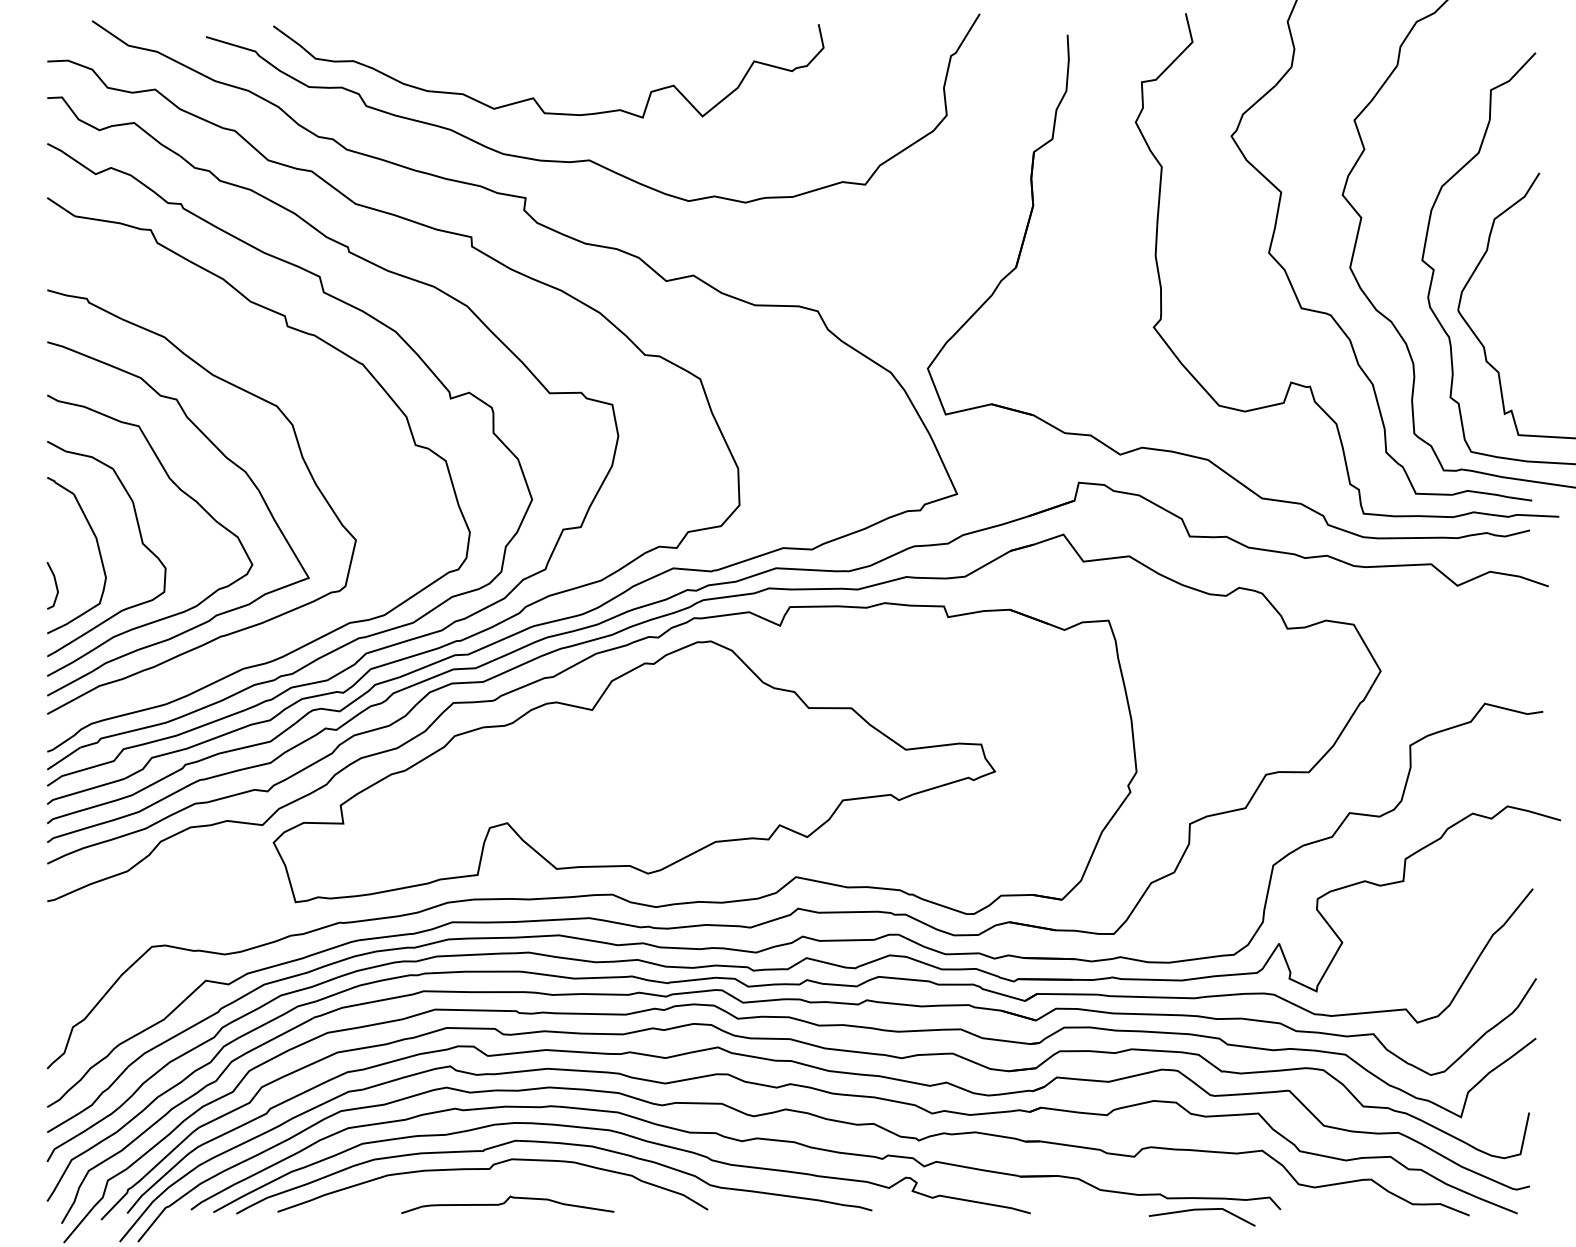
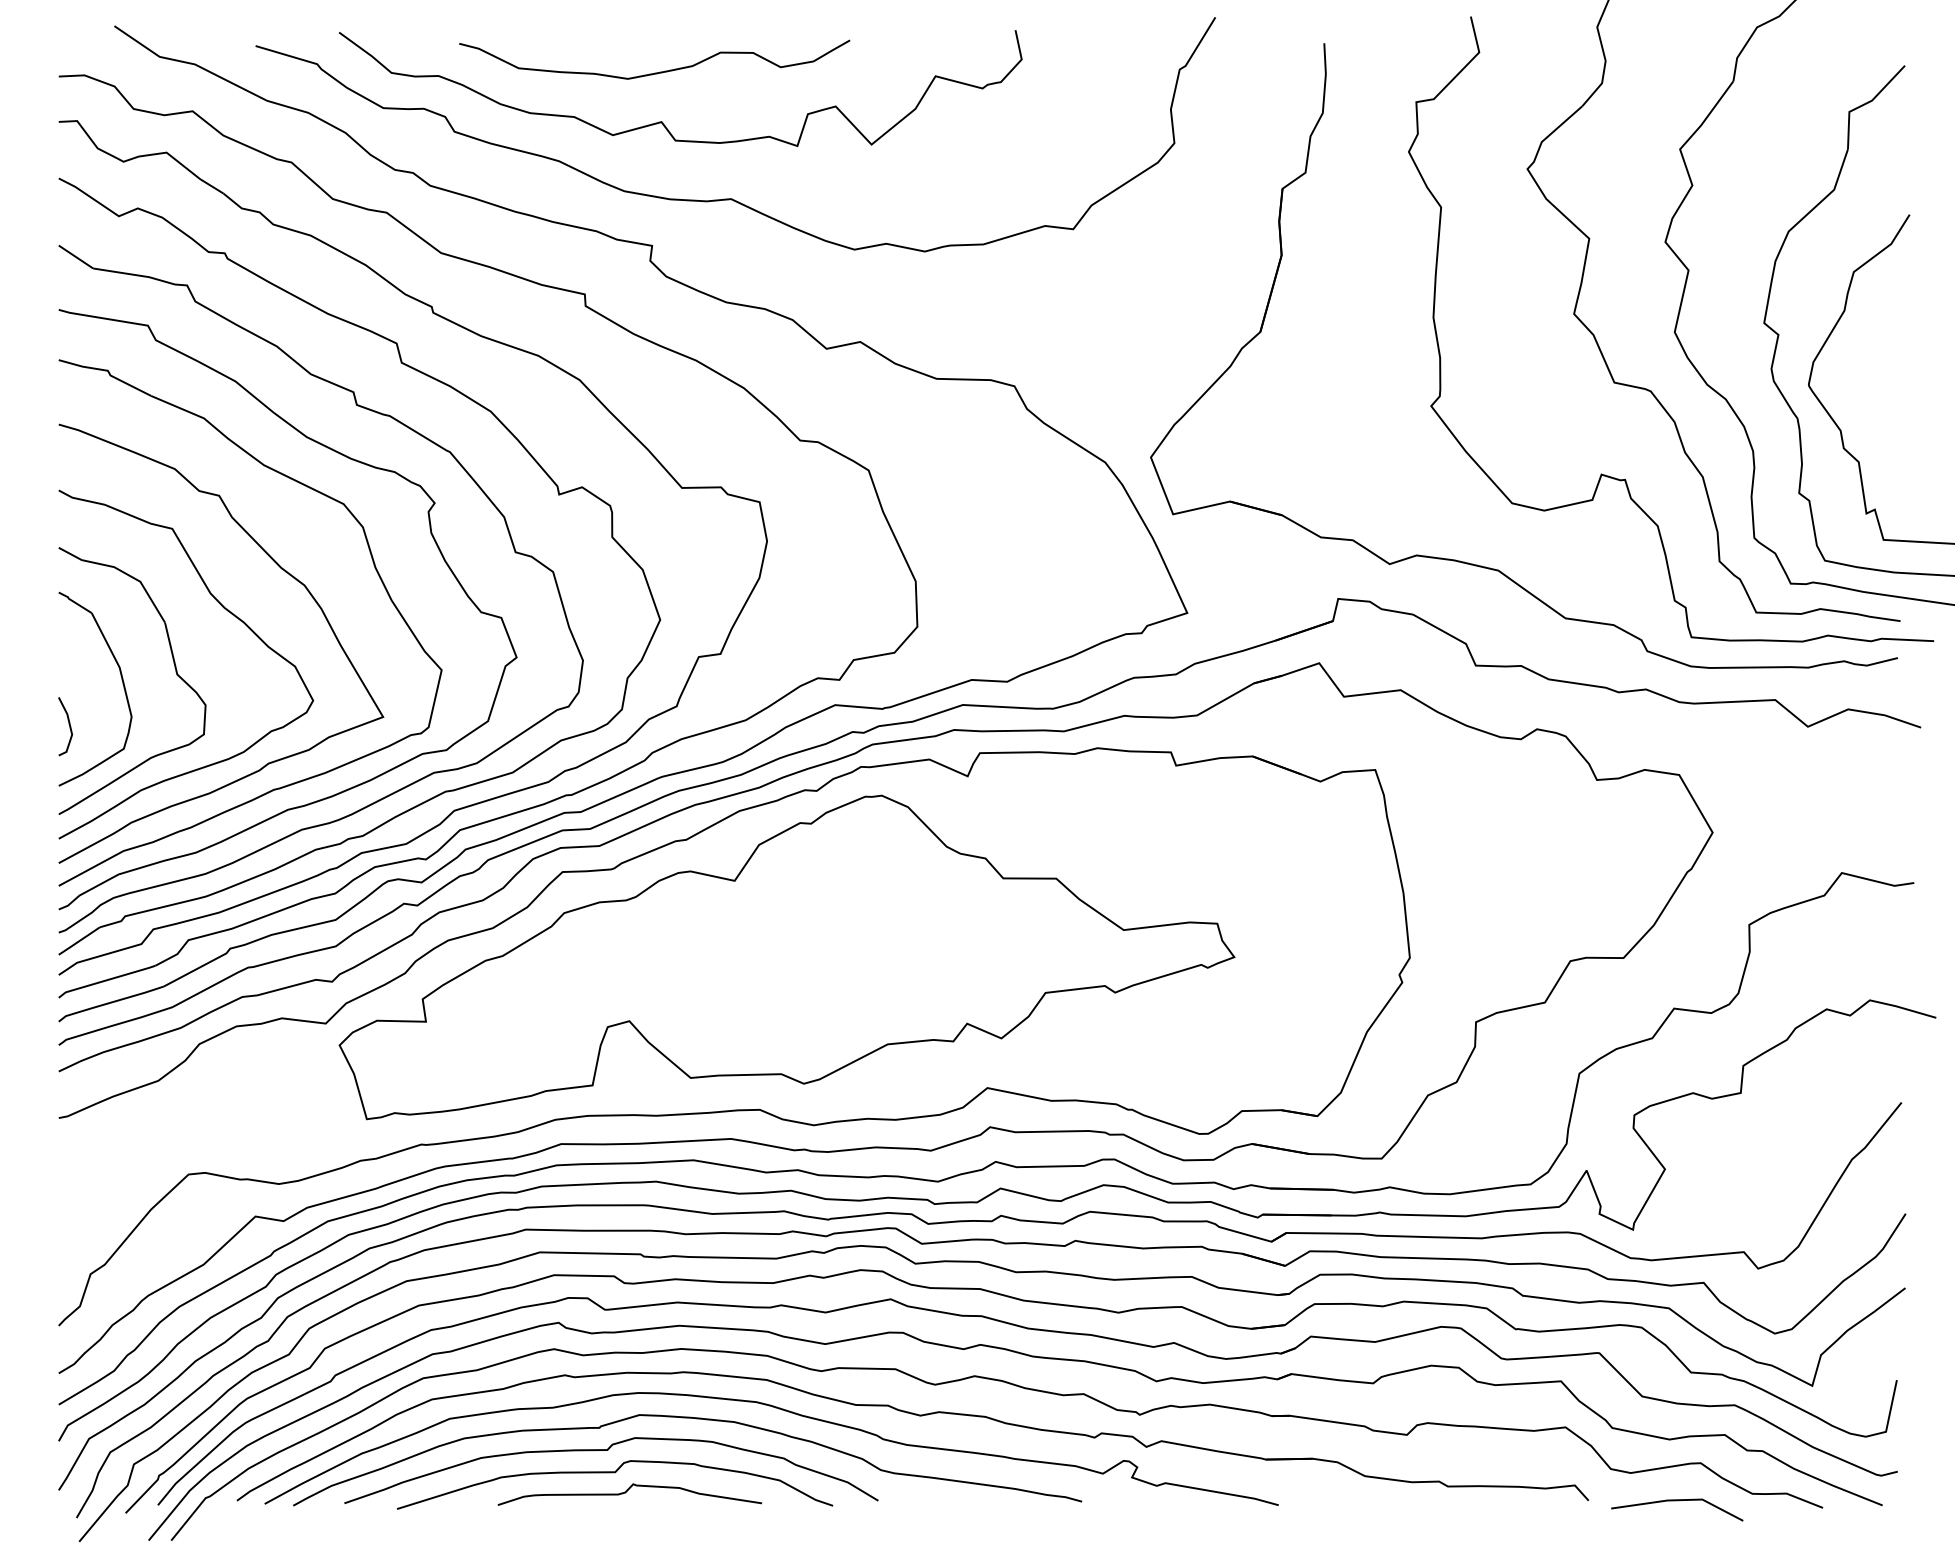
curve: (530, 57) -> (658, 71), added
part: (348, 433) -> (432, 537), added
curve: (495, 1187) -> (614, 1473), added
line: (1201, 1210) -> (1676, 1501), moved

